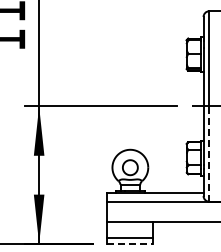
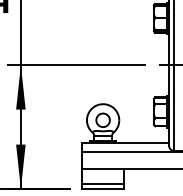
line: (209, 154) -> (174, 108), dashed -> solid
line: (130, 243) -> (103, 188), dashed -> solid

